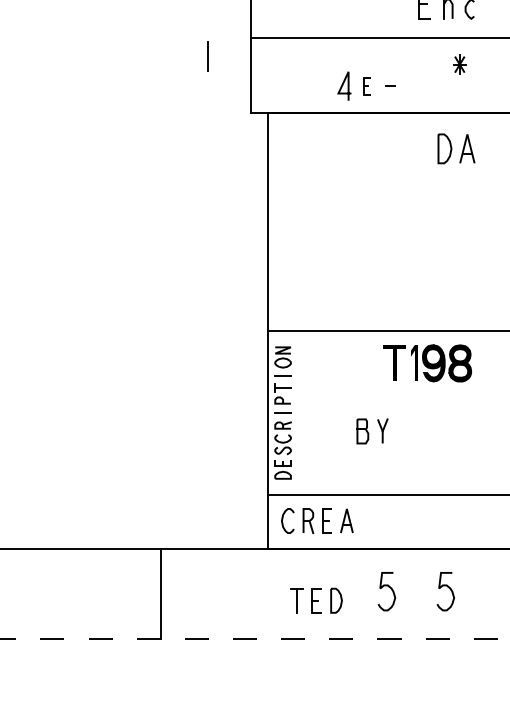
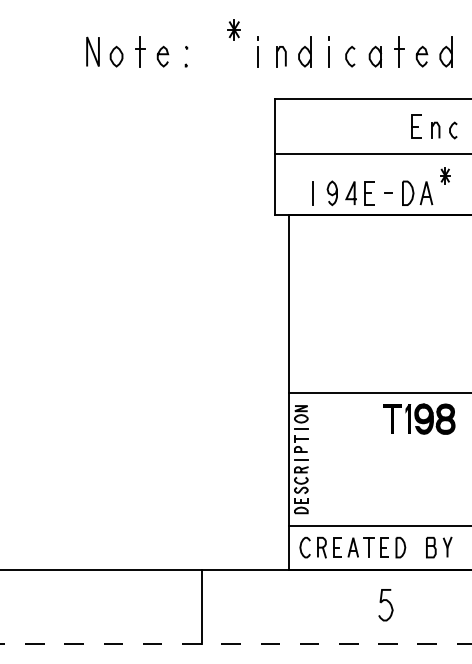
line: (207, 57) -> (312, 193), moved
curve: (320, 86) -> (331, 193), added
part: (366, 86) -> (369, 193), size x1.67
part: (456, 147) -> (417, 192), moved
part: (372, 431) -> (439, 547), moved
curve: (447, 588) -> (435, 602), removed
part: (316, 600) -> (384, 547), moved

